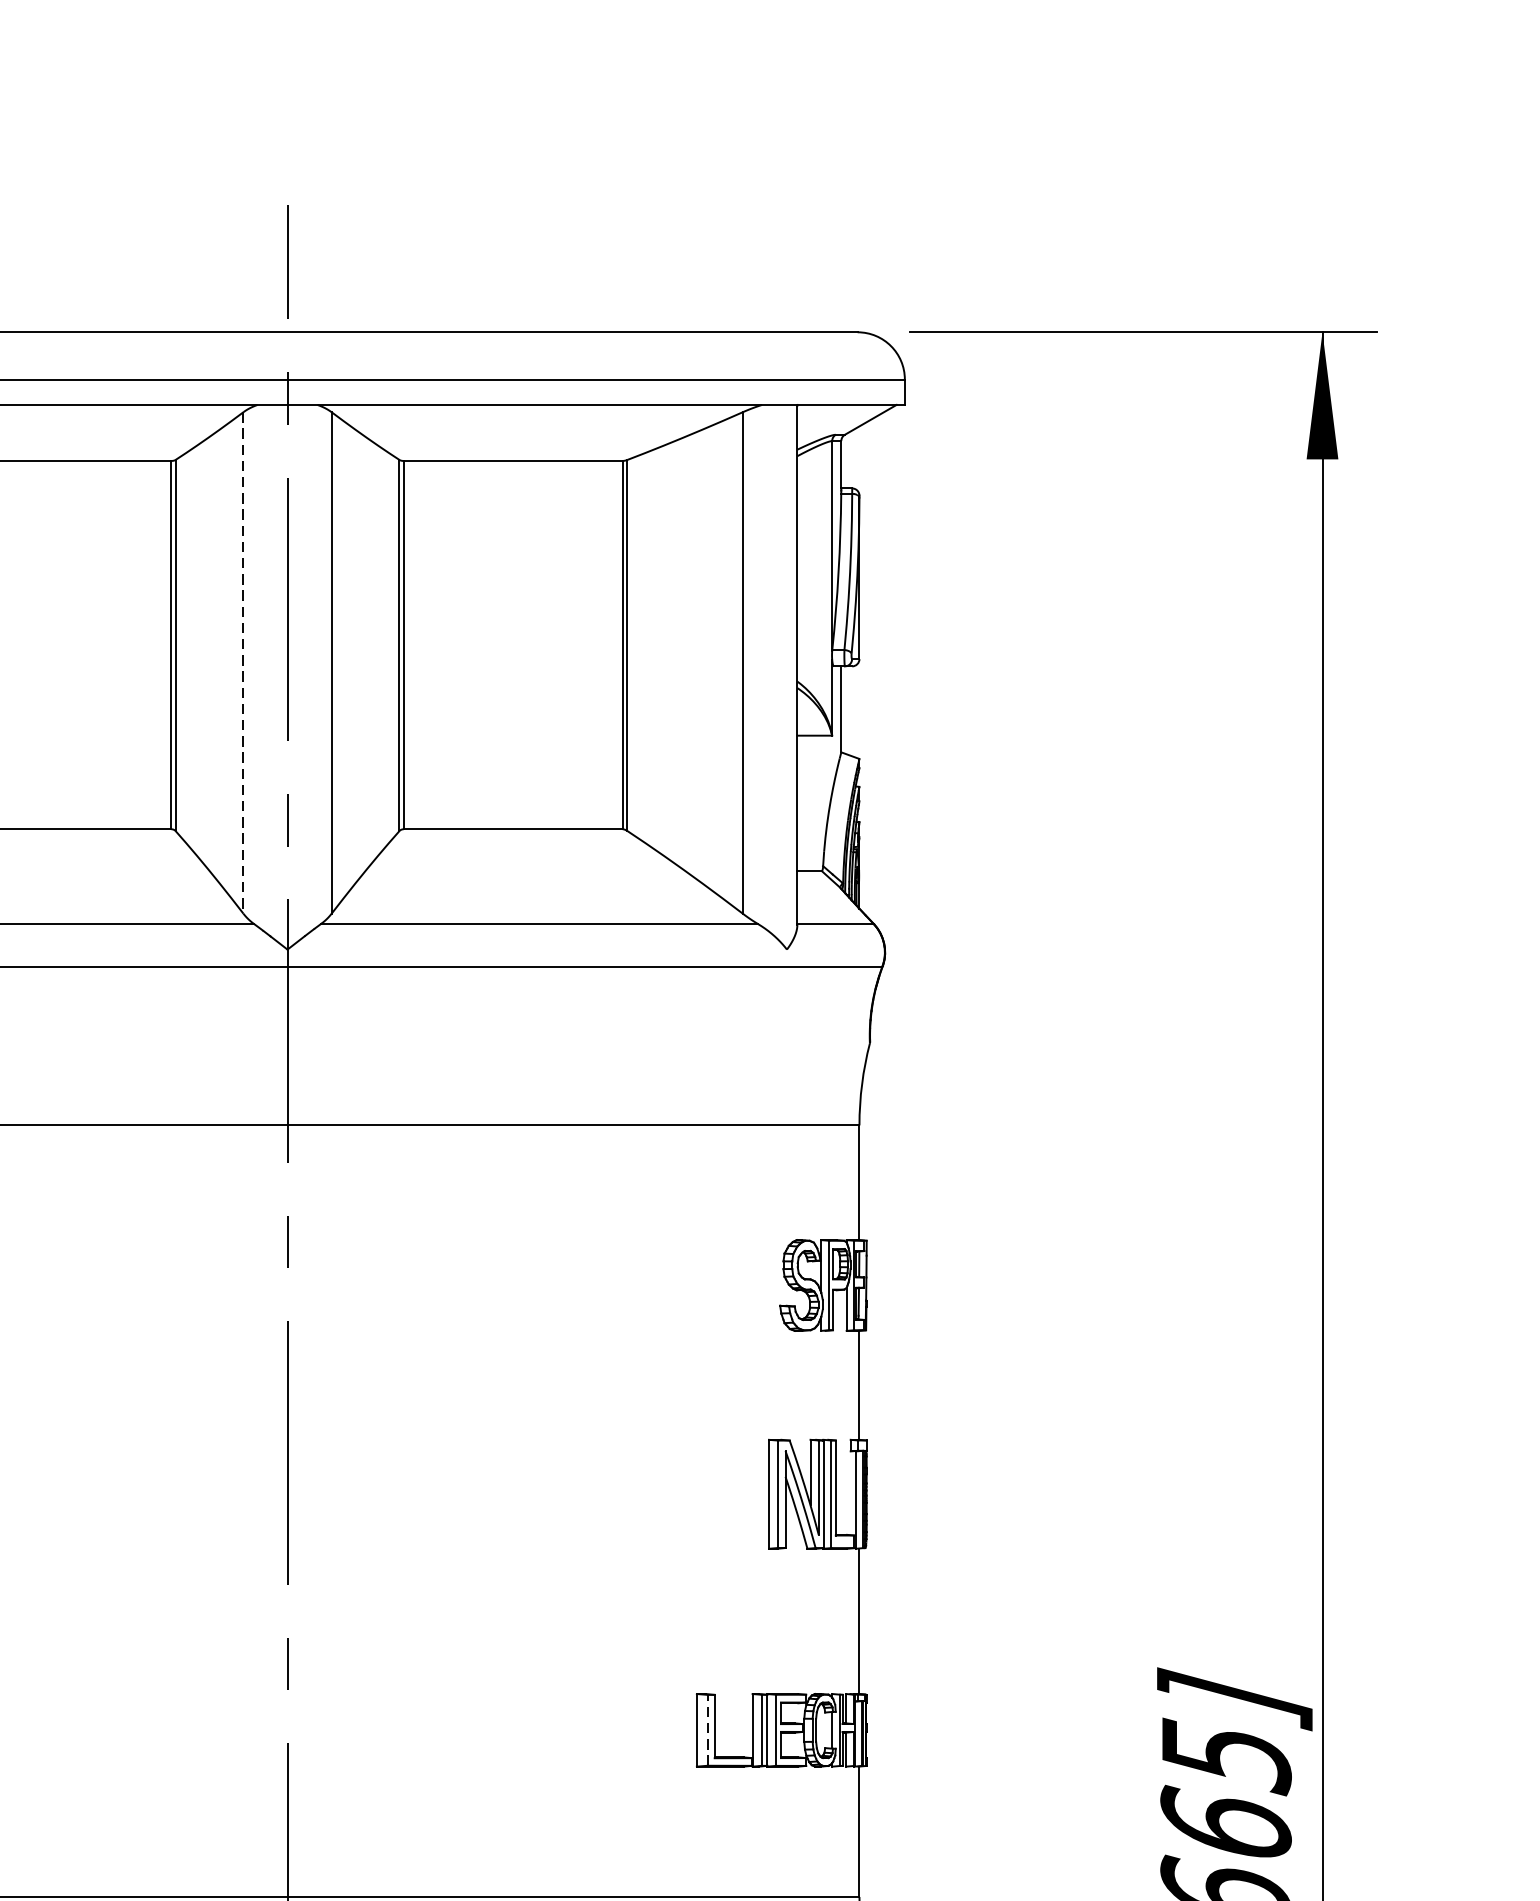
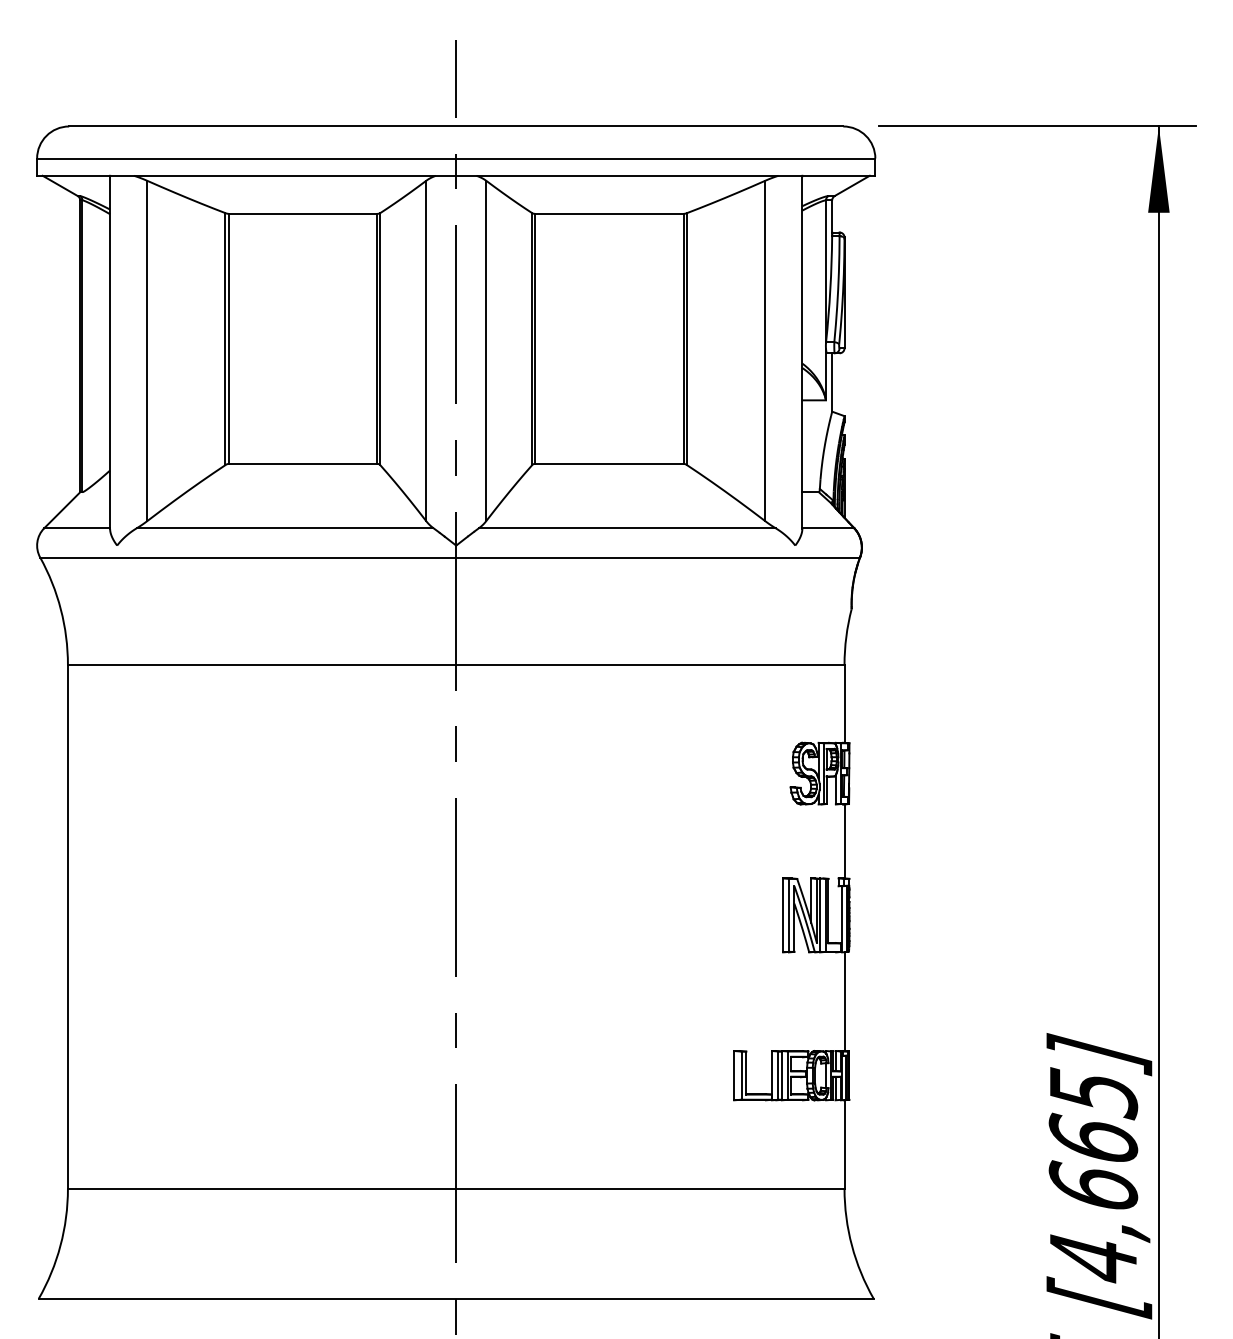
line: (243, 663) -> (426, 351), dashed -> solid
line: (707, 1730) -> (741, 1075), dashed -> solid

